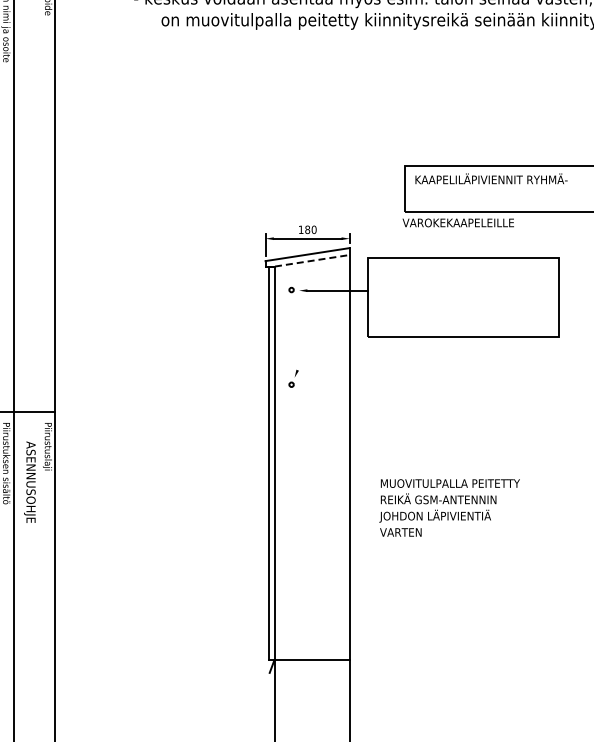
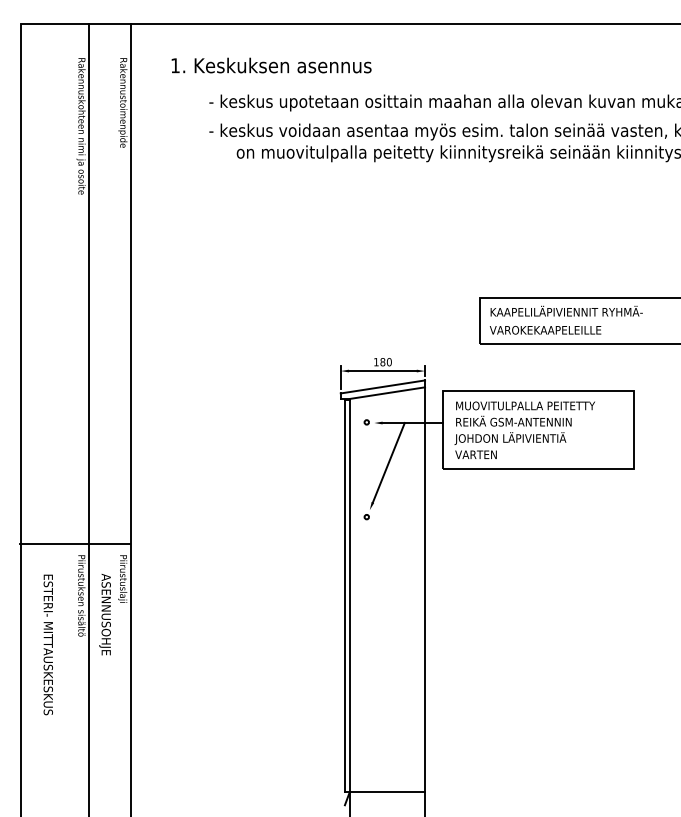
text: (458, 223) -> (545, 330), moved
line: (312, 261) -> (387, 393), dashed -> solid
line: (313, 330) -> (388, 462), added
text: (449, 507) -> (524, 429), moved

